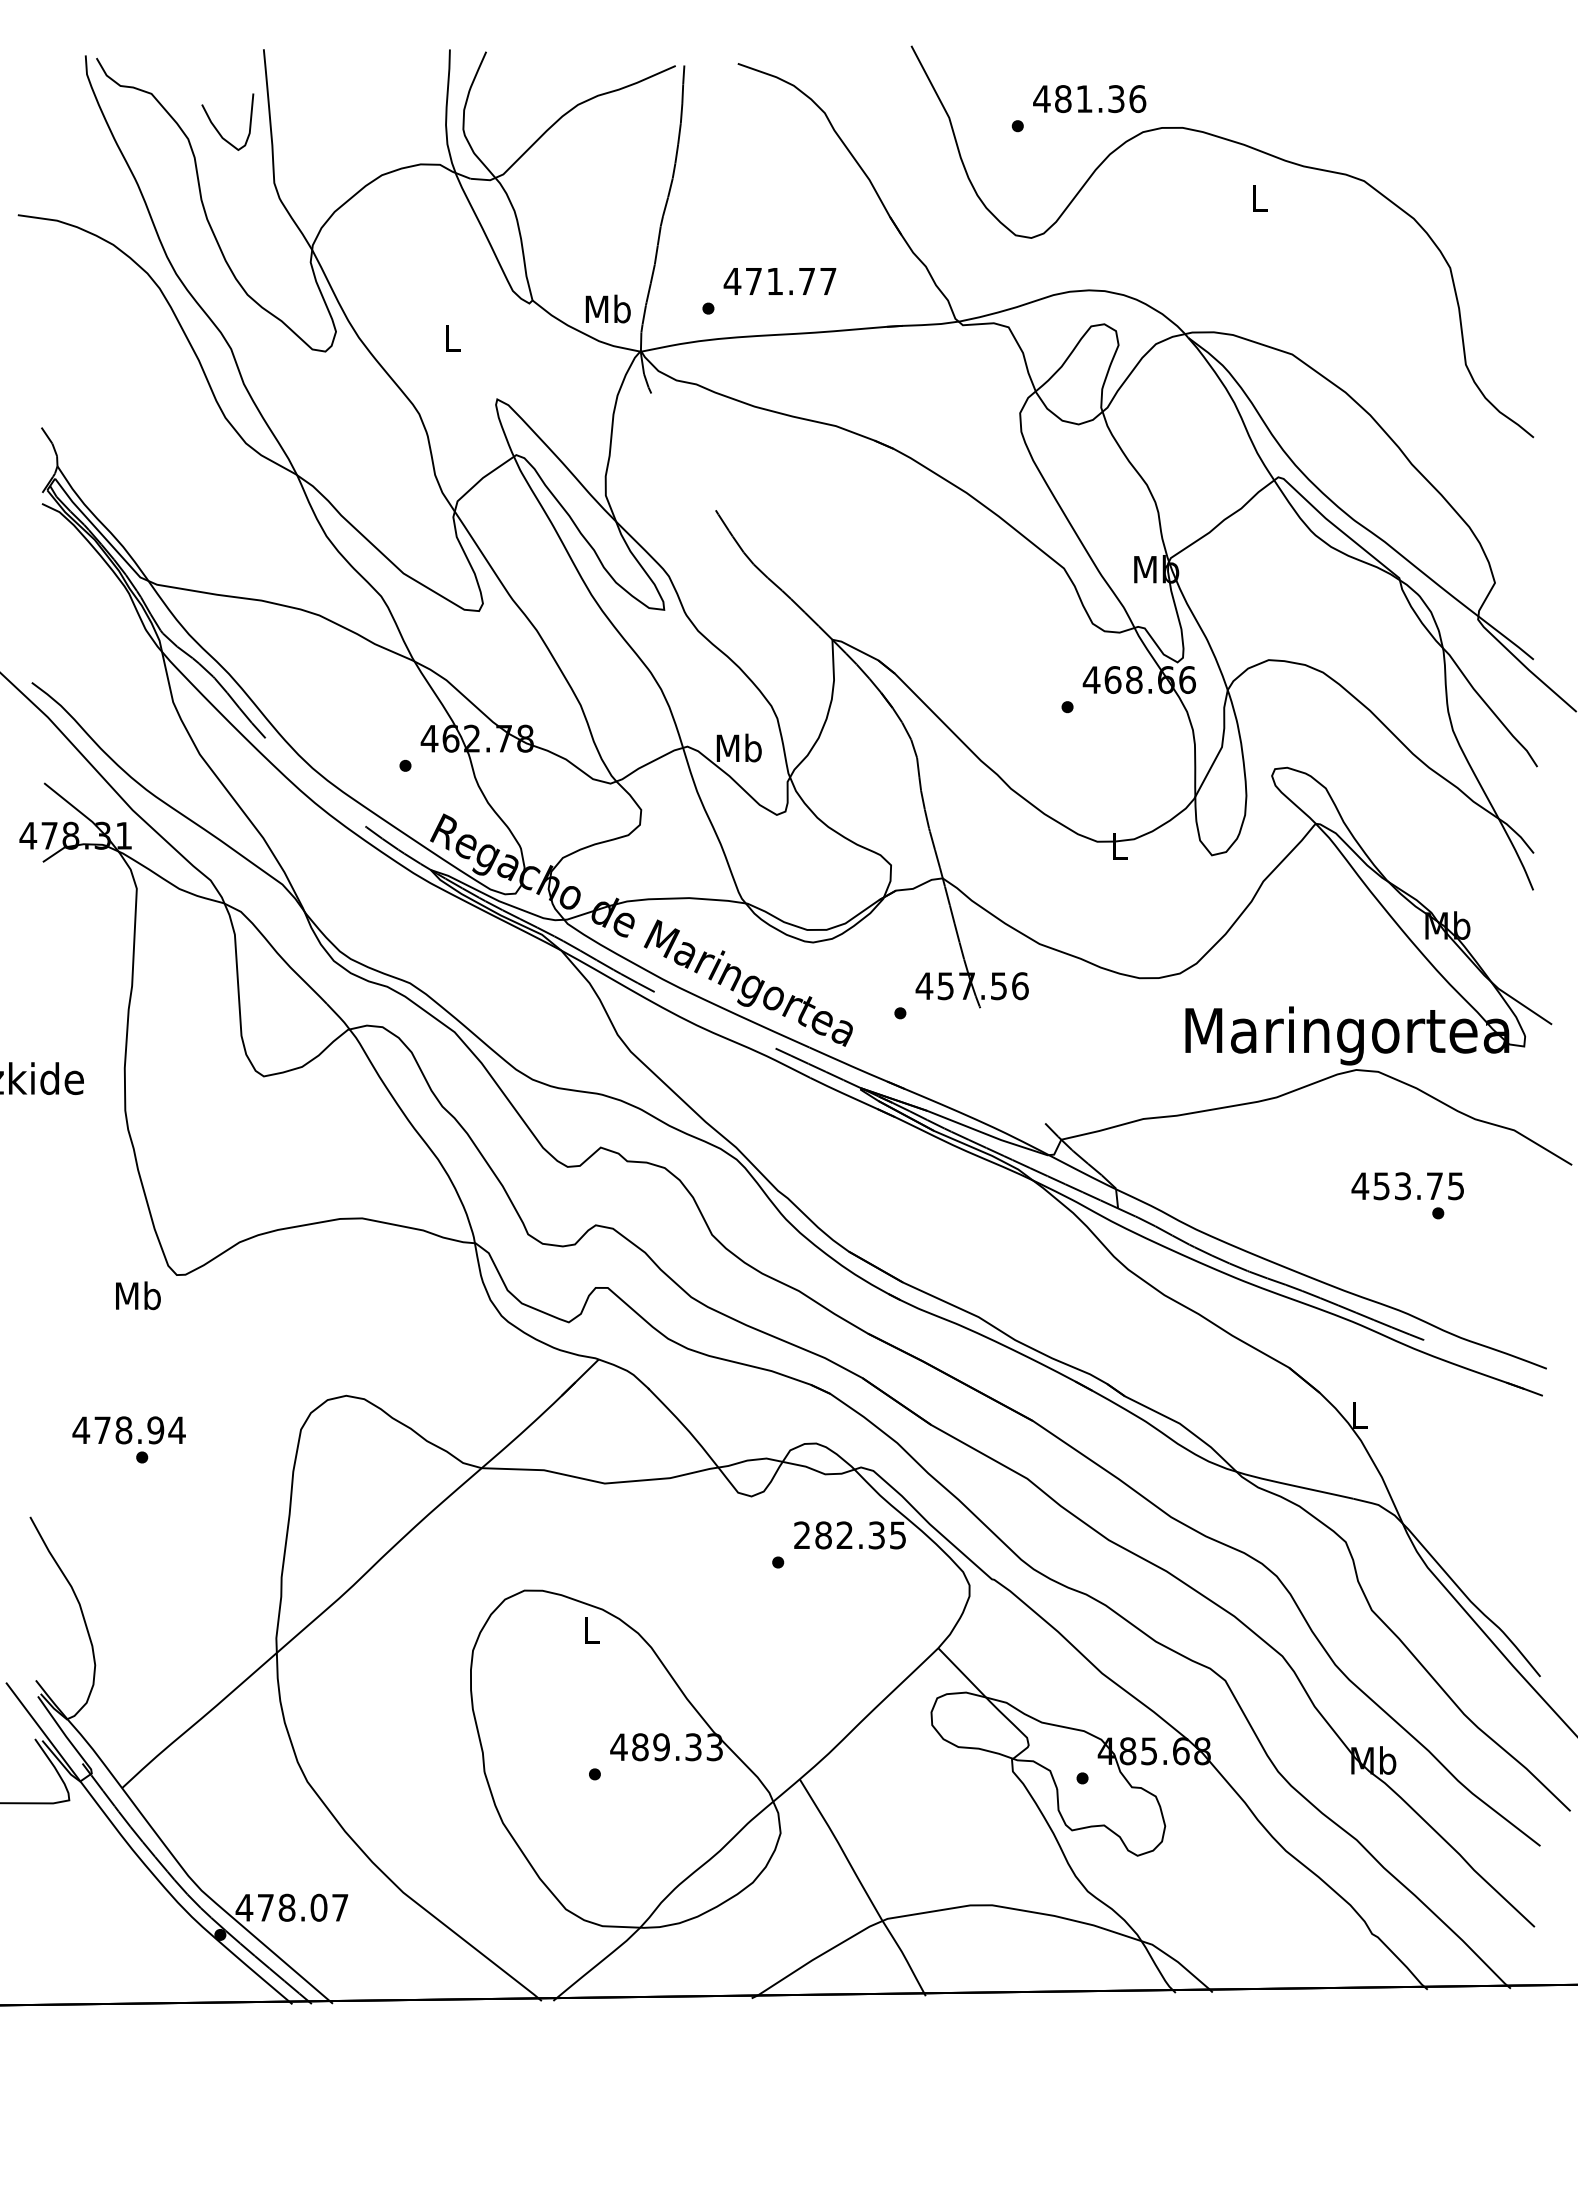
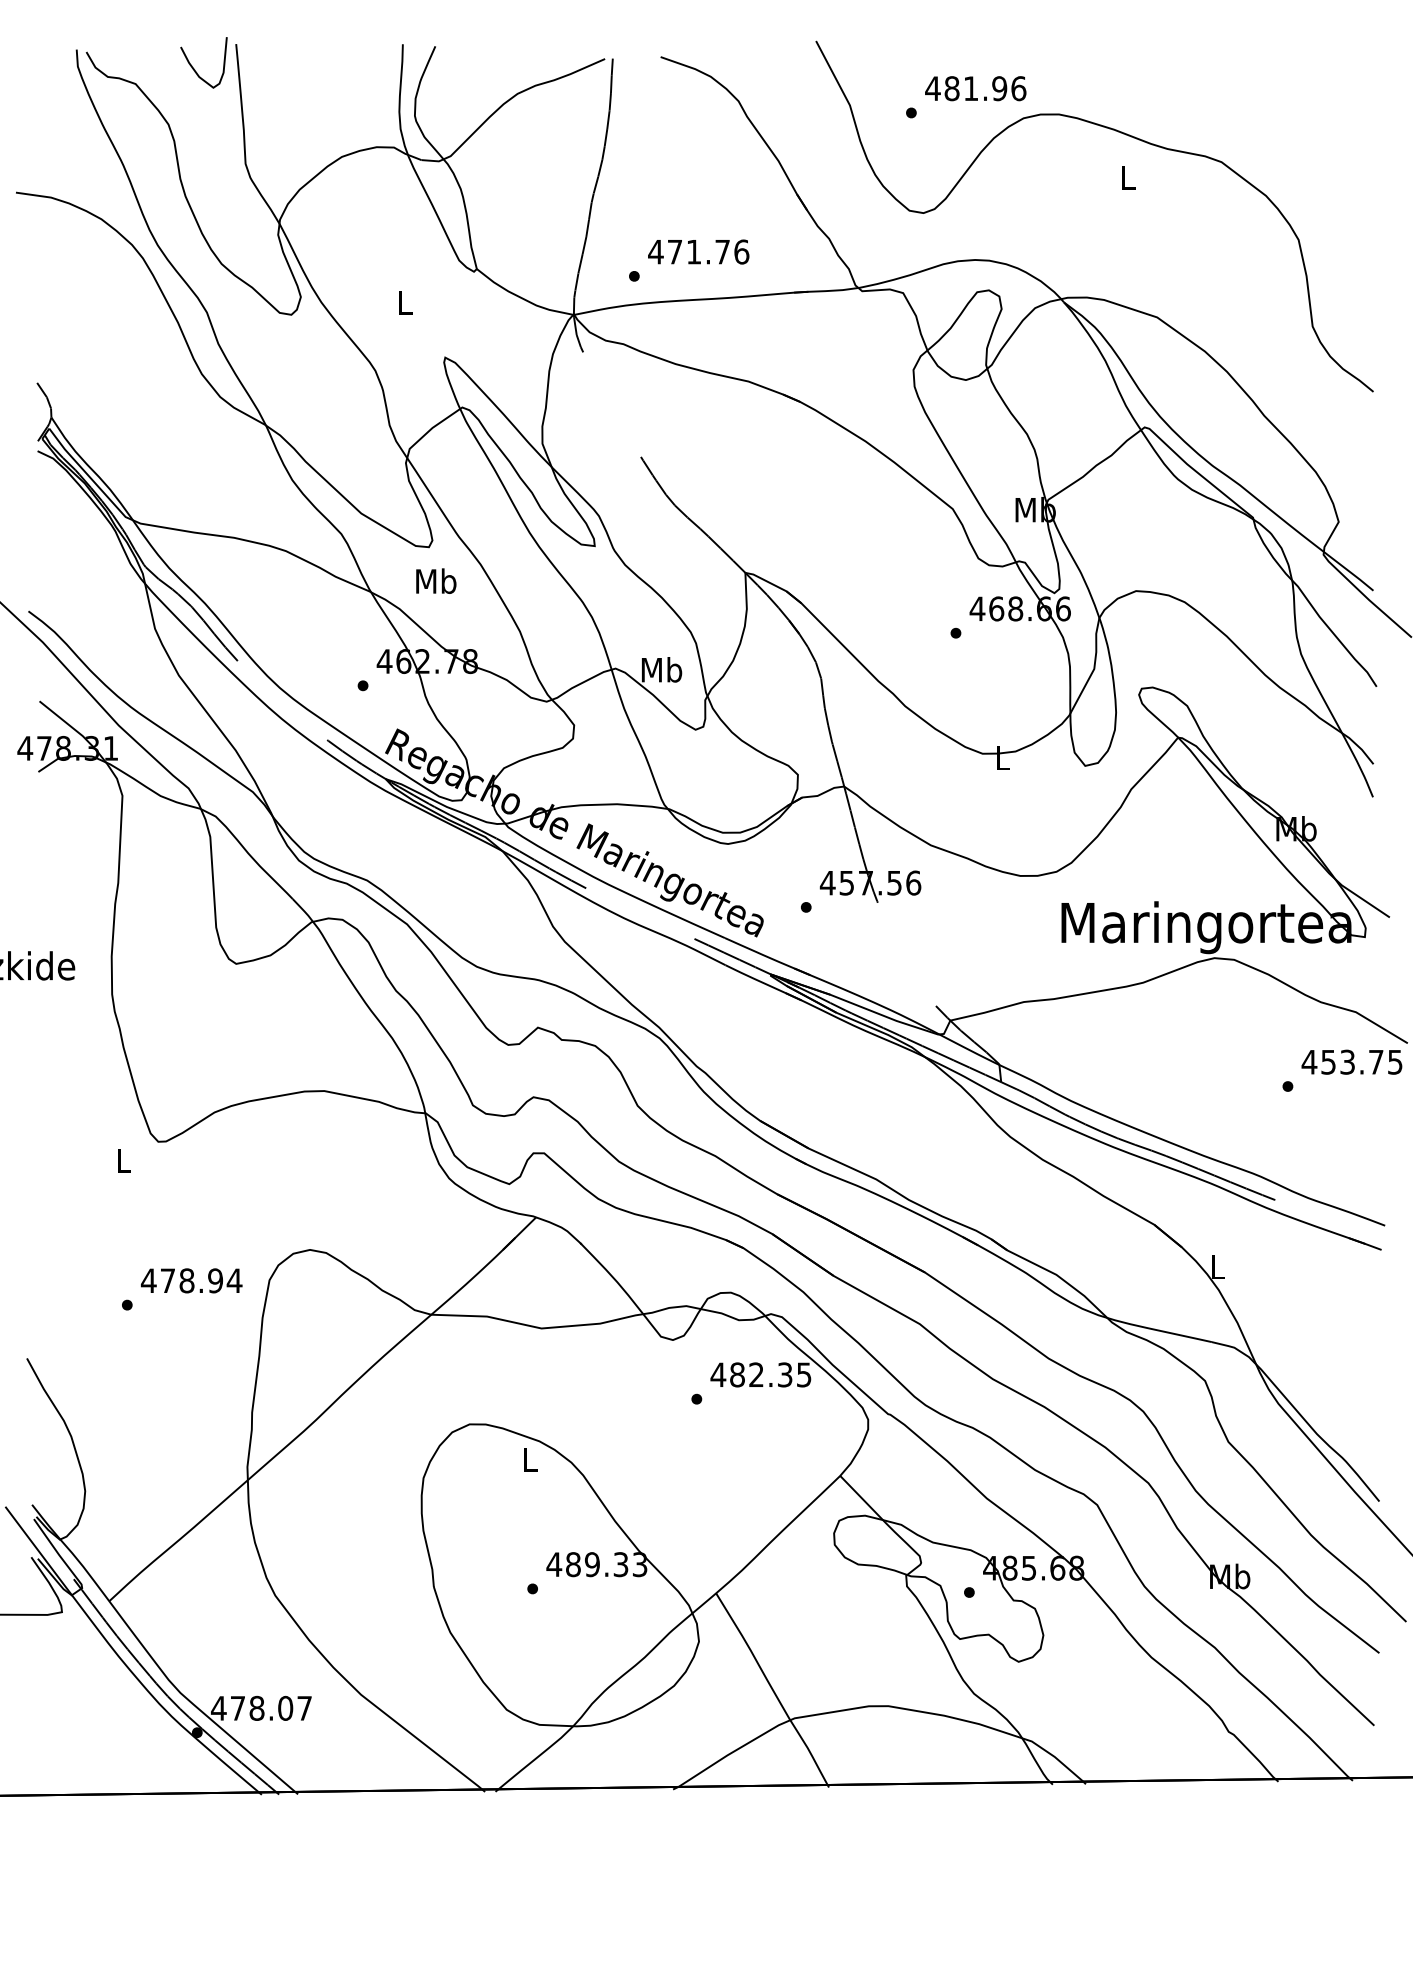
text: (1116, 98) -> (999, 88), 481.36 -> 481.96
curve: (216, 127) -> (193, 67), moved
text: (828, 281) -> (741, 252), 471.77 -> 471.76
text: (607, 308) -> (435, 580), moved
text: (1407, 1186) -> (1351, 1062), moved
text: (138, 1295) -> (123, 1160), Mb -> L
text: (128, 1430) -> (191, 1280), moved
text: (802, 1534) -> (718, 1374), 282.35 -> 482.35

